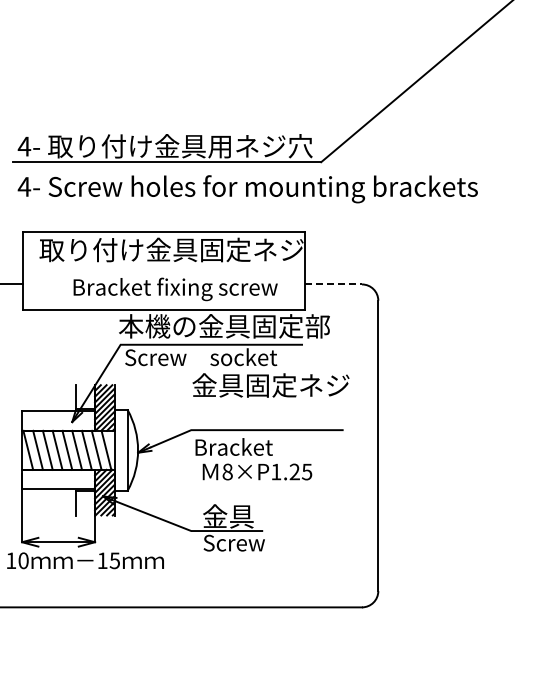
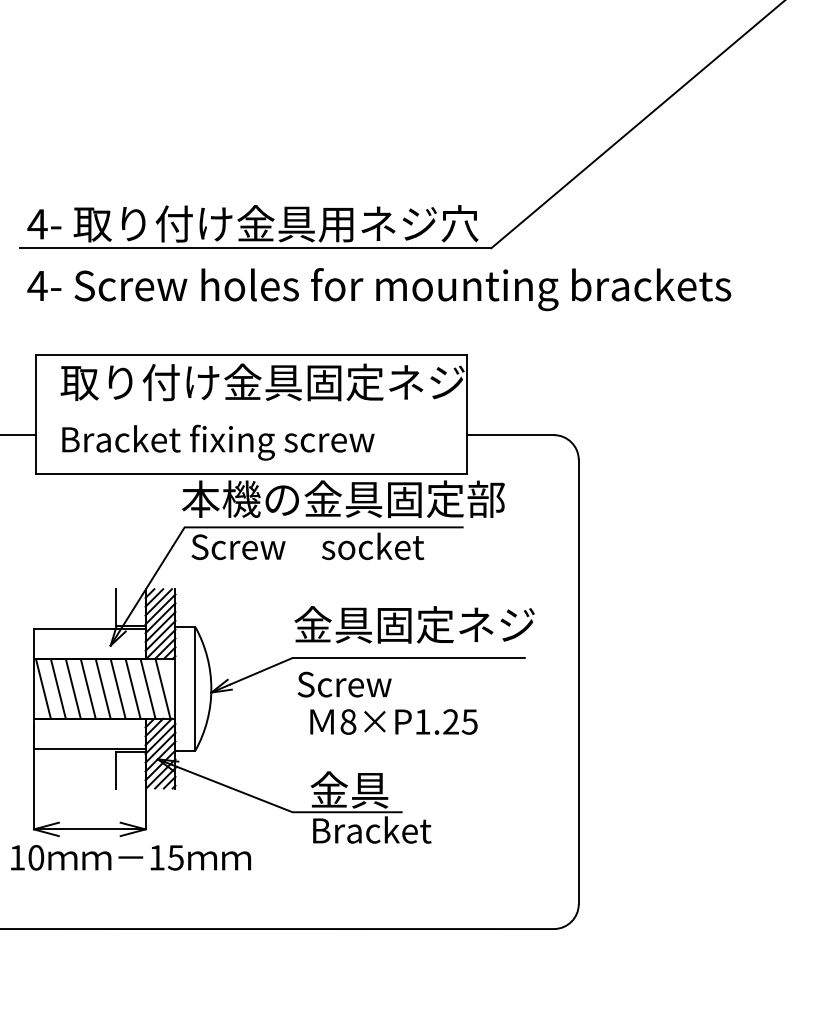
line: (333, 284) -> (510, 435), dashed -> solid
text: (175, 289) -> (218, 442), moved
text: (270, 385) -> (413, 624), moved
text: (233, 446) -> (357, 682), Bracket -> Screw
text: (242, 542) -> (371, 829), Screw -> Bracket

